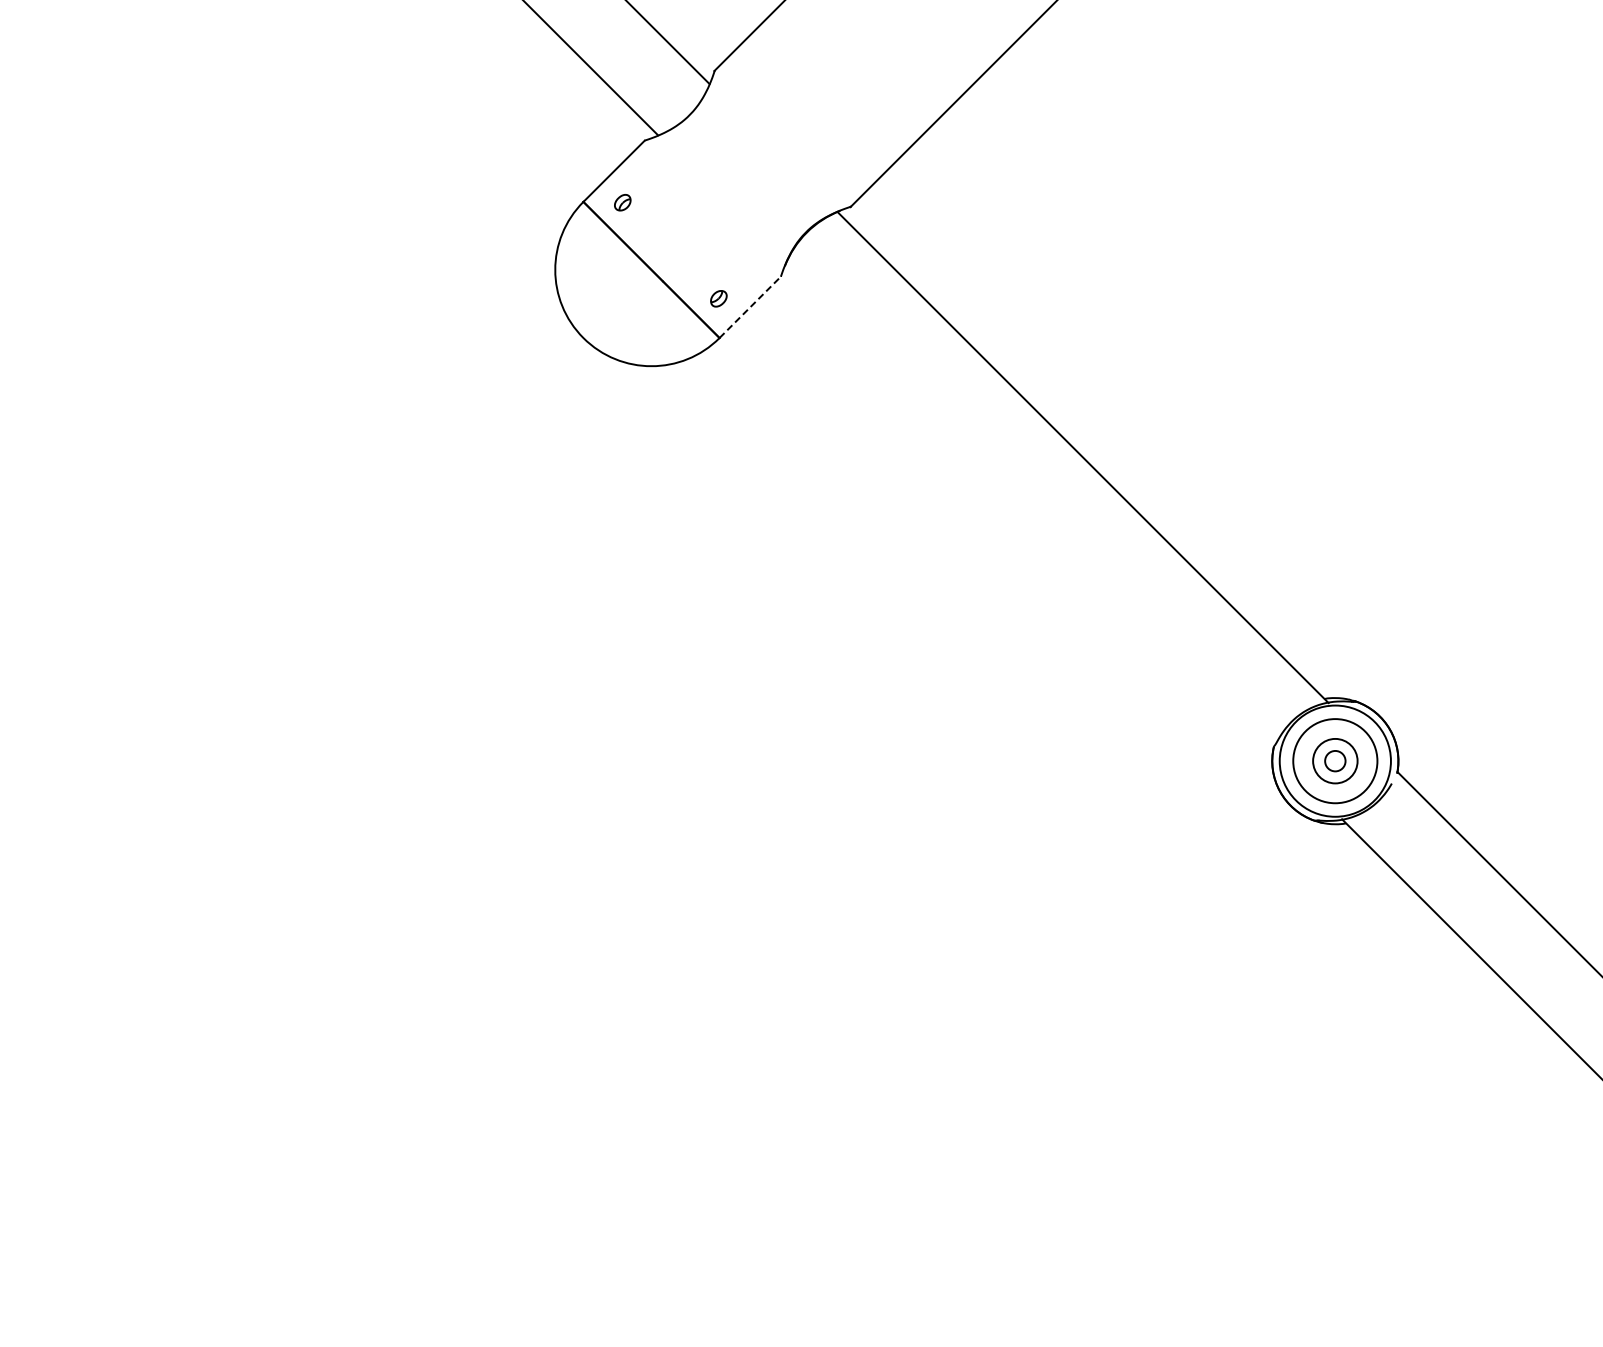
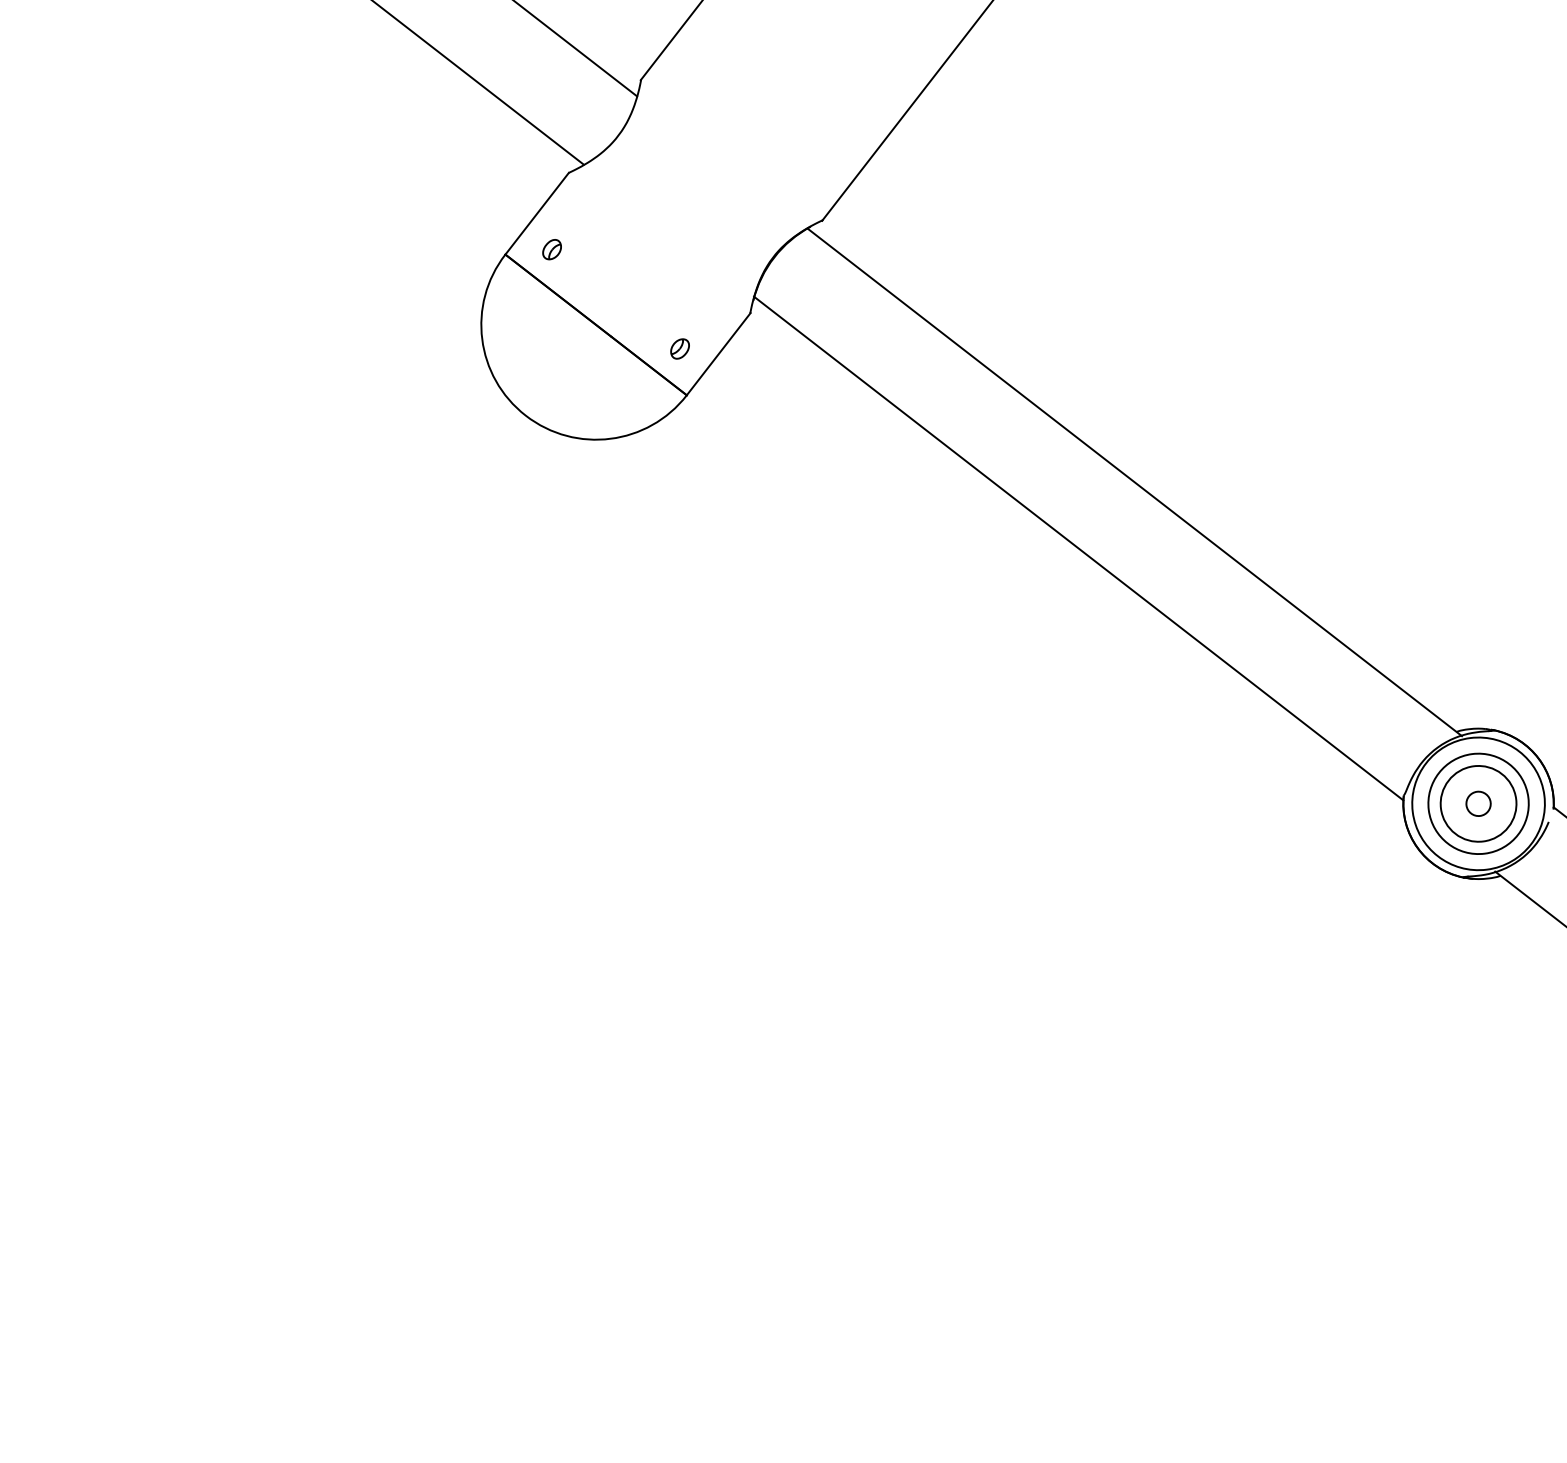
line: (750, 307) -> (718, 354), dashed -> solid
line: (1029, 506) -> (1078, 548), added
circle: (1335, 760) -> (1478, 803), size x1.43

